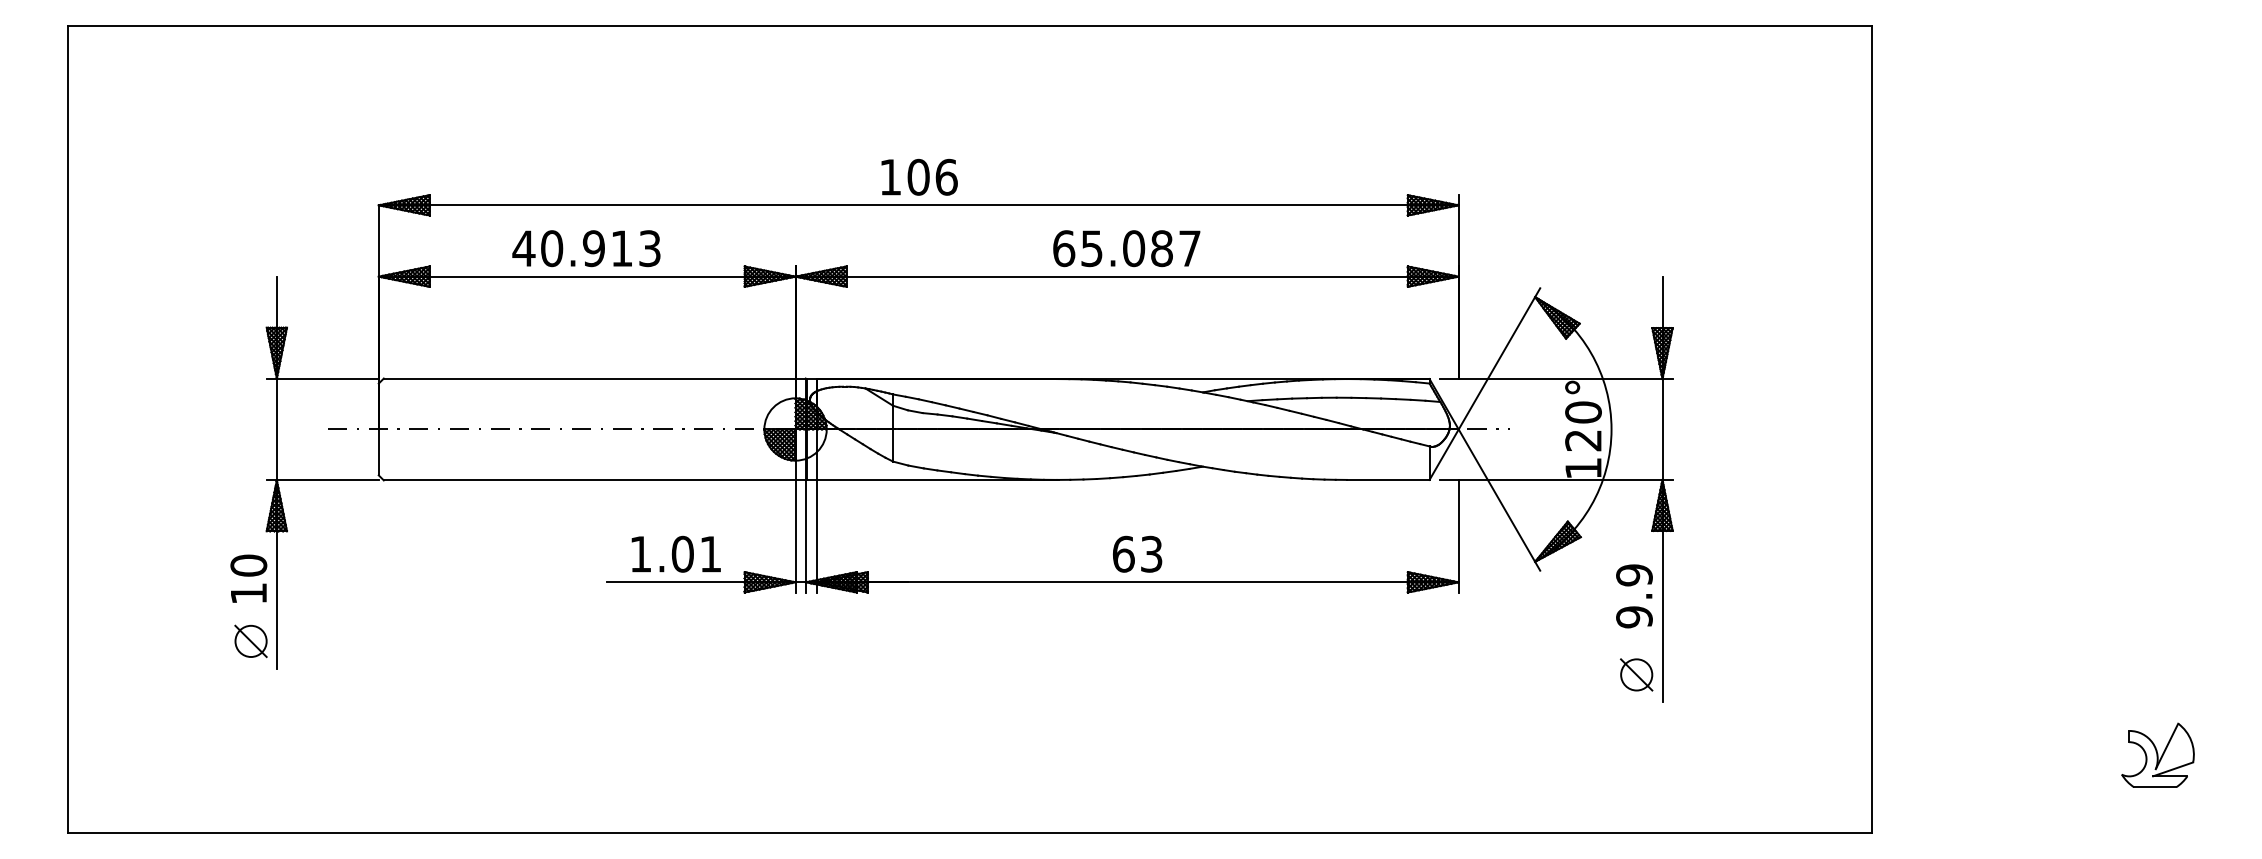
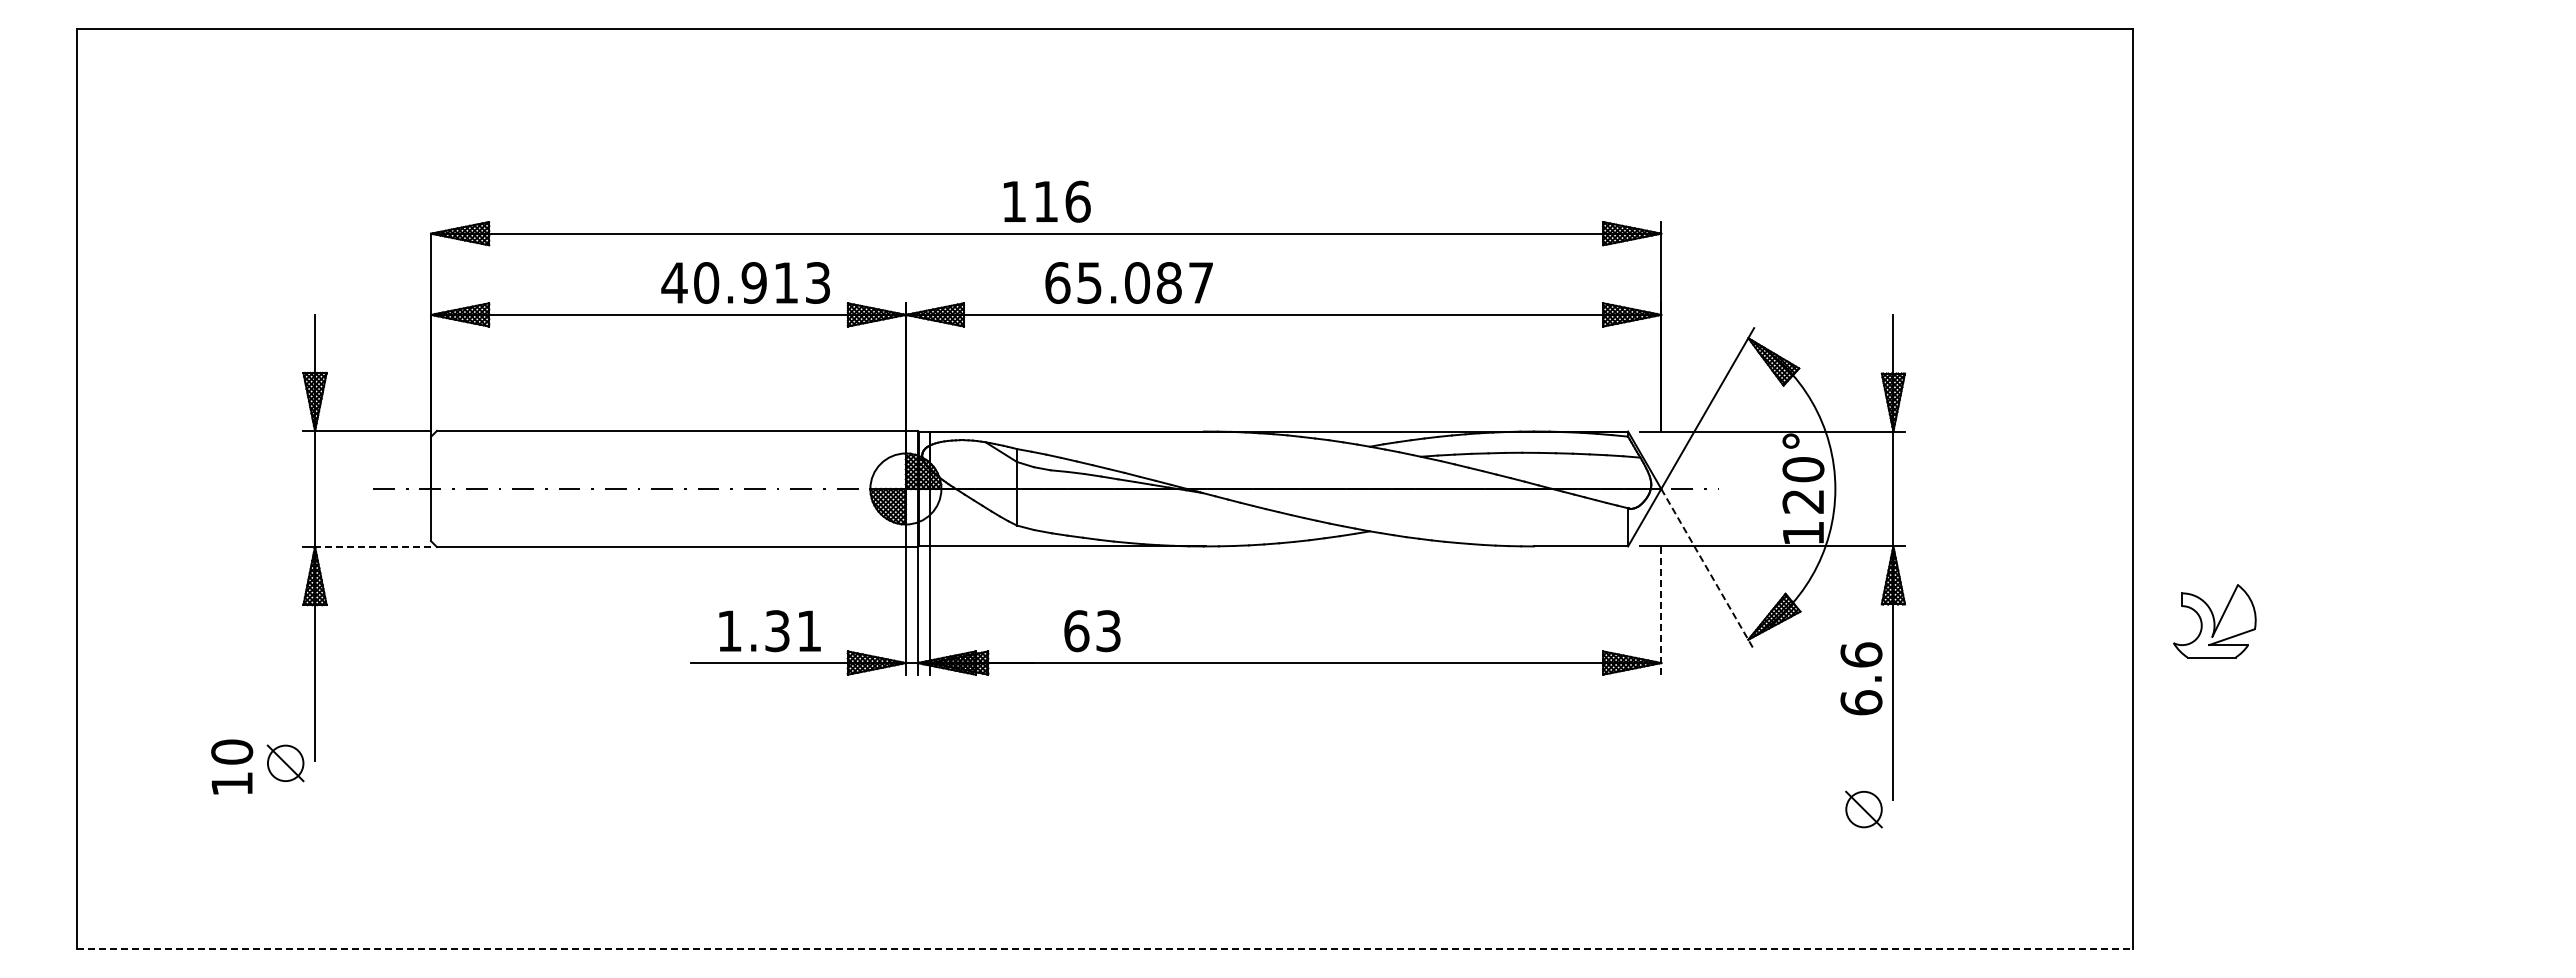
text: (918, 177) -> (1045, 201), 106 -> 116
text: (586, 248) -> (745, 282), moved
text: (1126, 248) -> (1128, 282), moved
line: (327, 480) -> (372, 547), solid -> dashed
line: (1499, 500) -> (1707, 569), solid -> dashed
line: (1458, 536) -> (1661, 610), solid -> dashed
text: (682, 554) -> (777, 631), 1.01 -> 1.31
text: (1137, 554) -> (1092, 631), moved
text: (249, 578) -> (232, 766), moved
text: (1634, 595) -> (1861, 678), 9.9 -> 6.6
part: (250, 641) -> (285, 763), moved
part: (1636, 674) -> (1863, 809), moved
part: (2157, 755) -> (2214, 621), moved
line: (969, 832) -> (1104, 948), solid -> dashed

